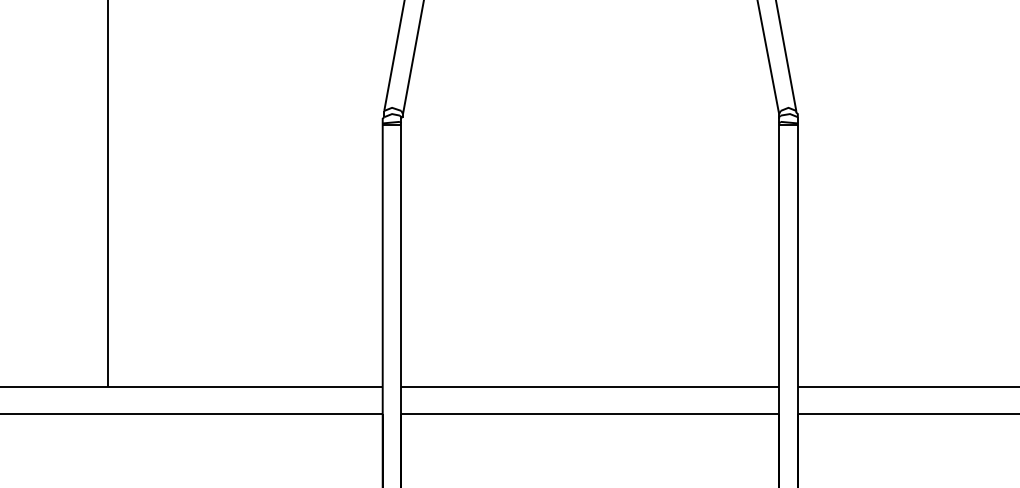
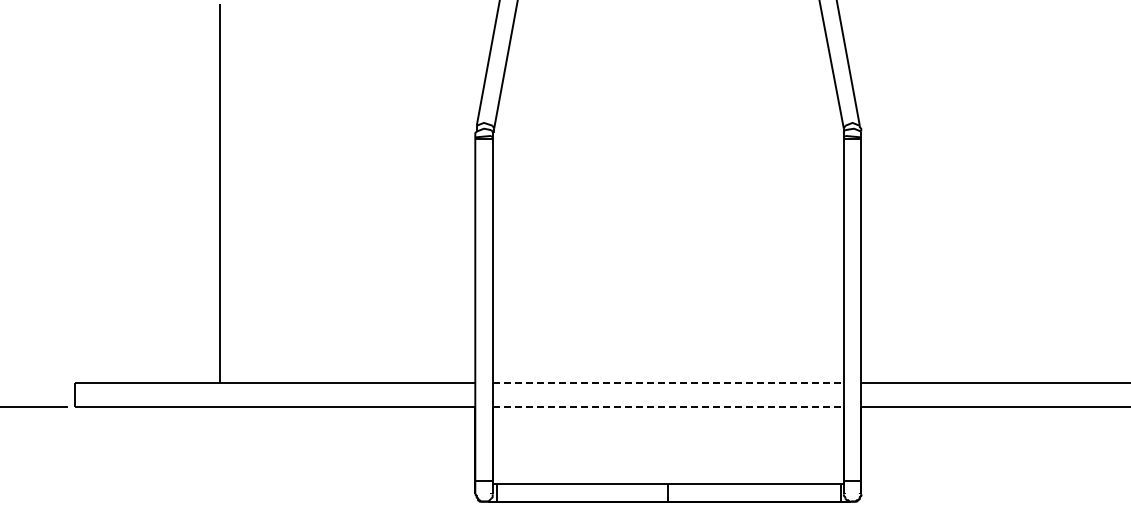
line: (590, 387) -> (668, 382), solid -> dashed
line: (590, 413) -> (668, 407), solid -> dashed

